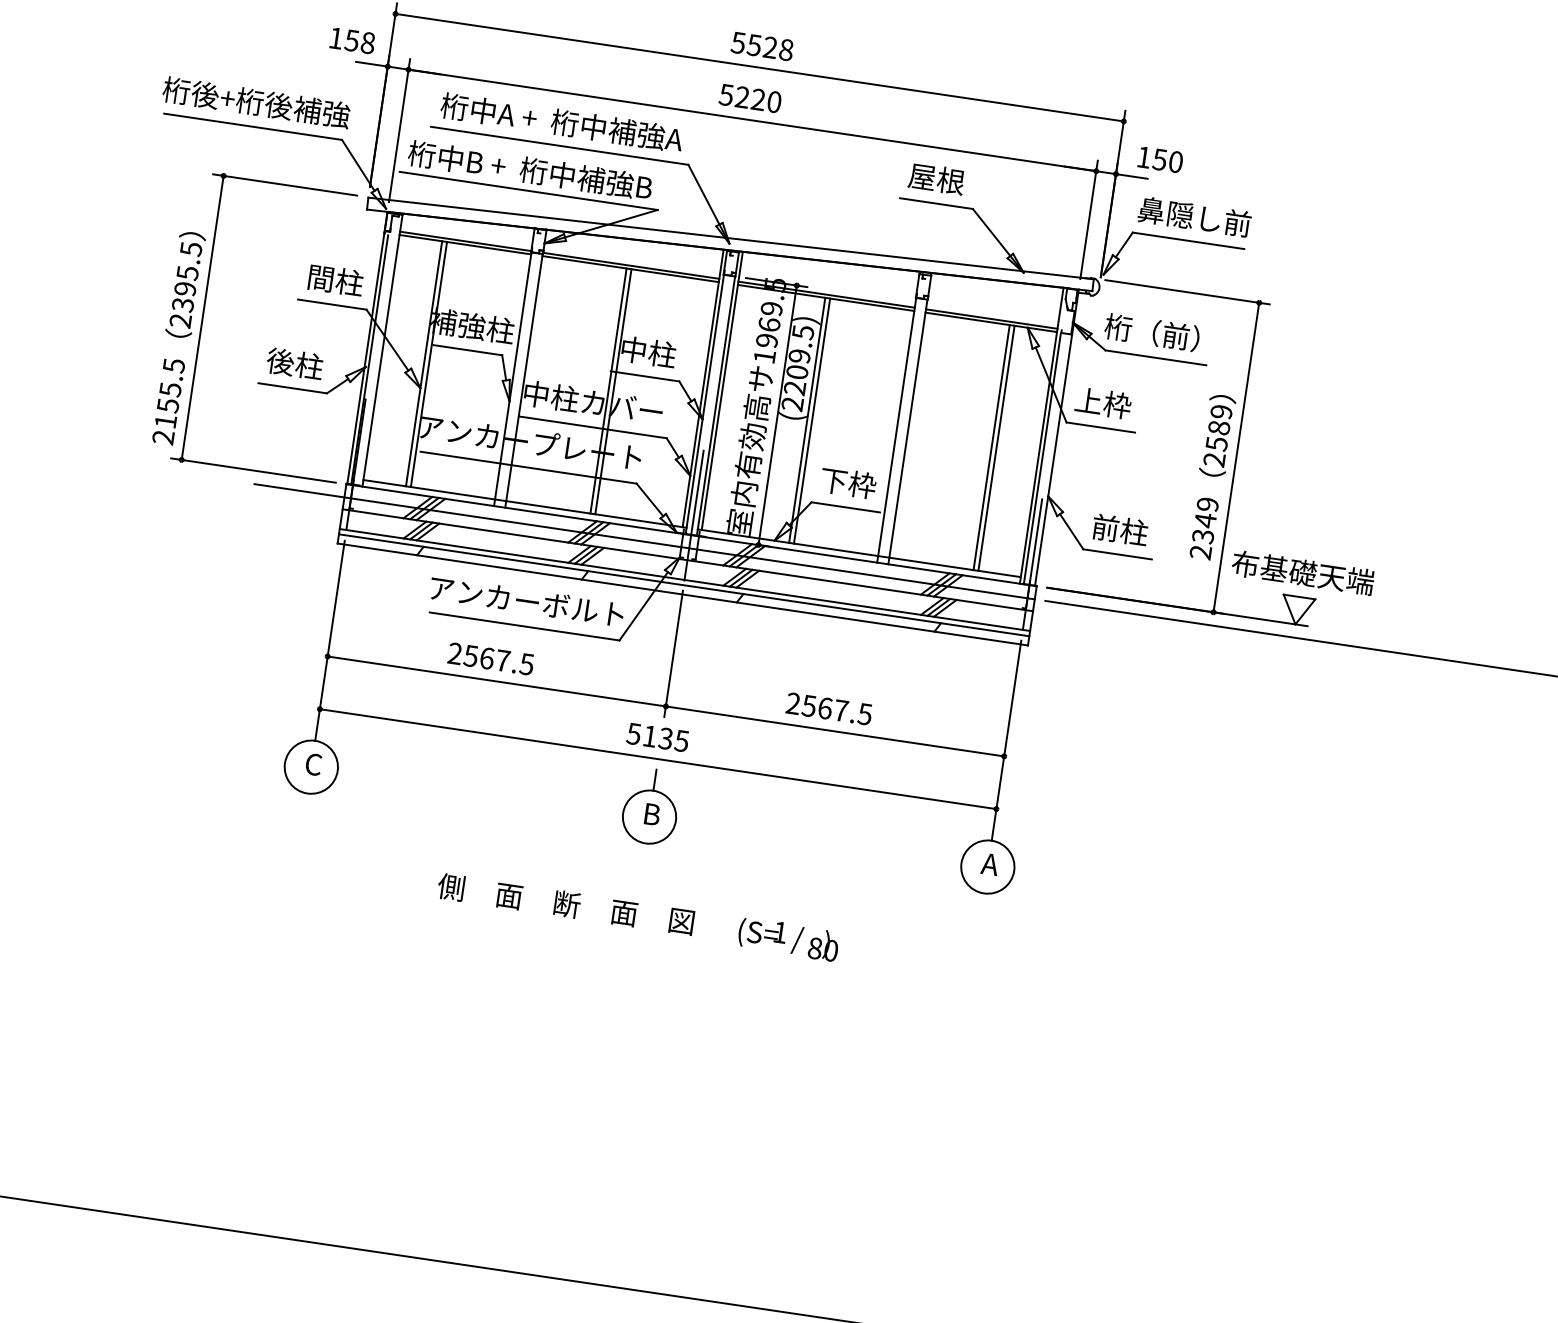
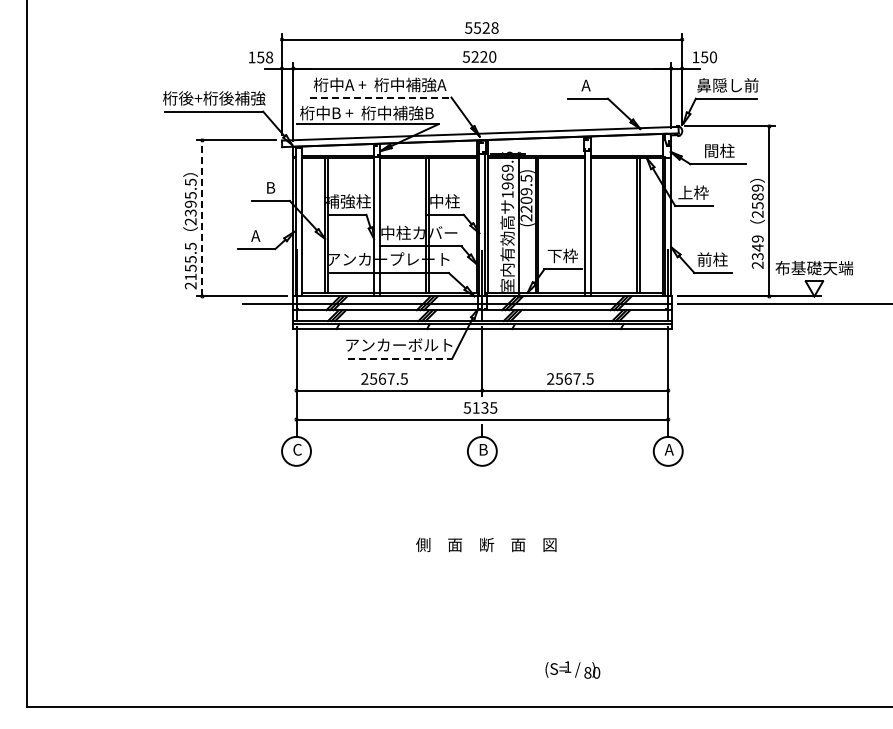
line: (559, 145) -> (380, 97), solid -> dashed
text: (937, 179) -> (586, 85), 屋根 -> A
text: (334, 279) -> (270, 187), 間柱 -> B
line: (203, 316) -> (202, 217), solid -> dashed
text: (1151, 331) -> (713, 150), 桁（前） -> 間柱
text: (294, 363) -> (255, 235), 後柱 -> A
line: (525, 626) -> (400, 358), solid -> dashed
text: (566, 903) -> (486, 544), moved
text: (788, 938) -> (572, 669), moved

